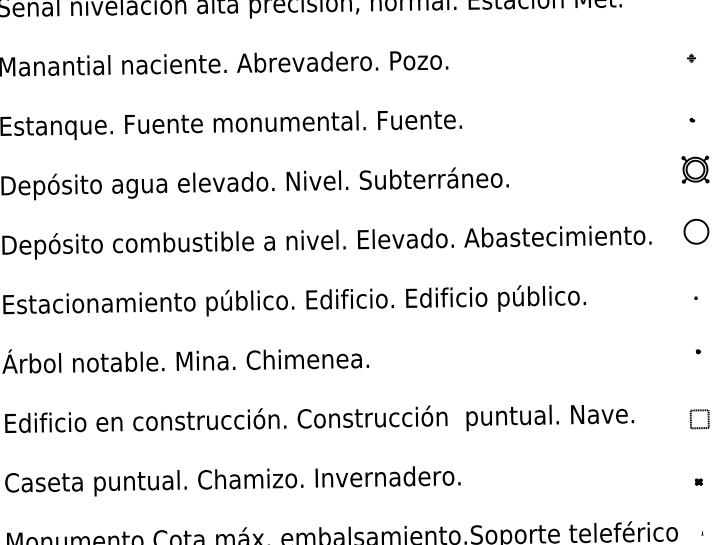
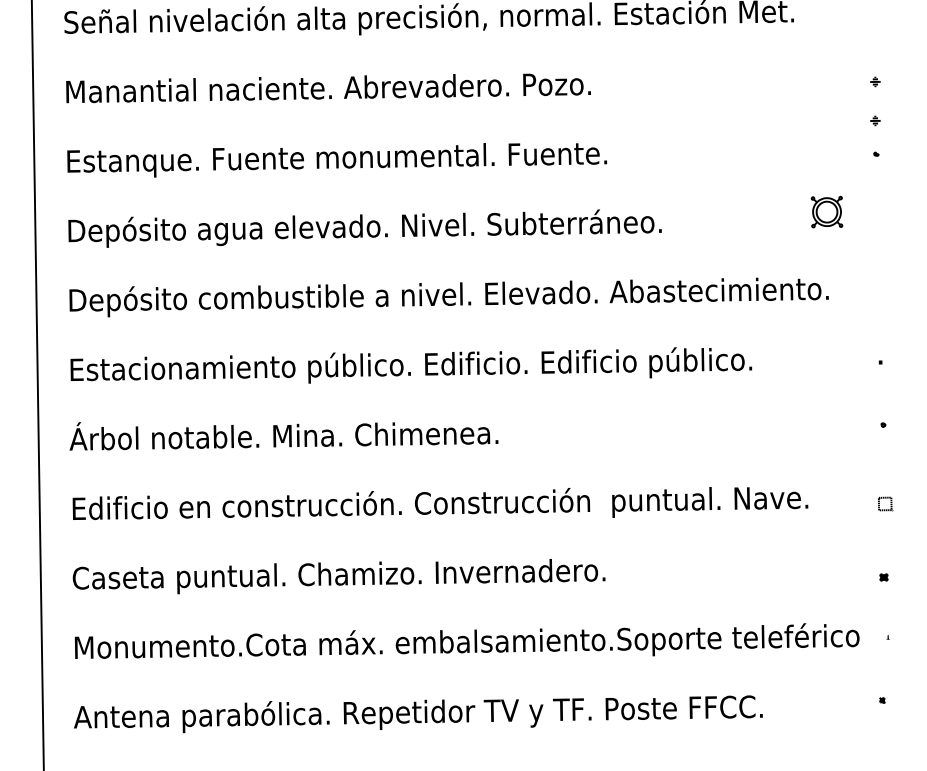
part: (691, 91) -> (875, 120), added
part: (695, 169) -> (826, 211), moved
part: (695, 231) -> (880, 284), removed
part: (700, 418) -> (885, 503), size x0.6

